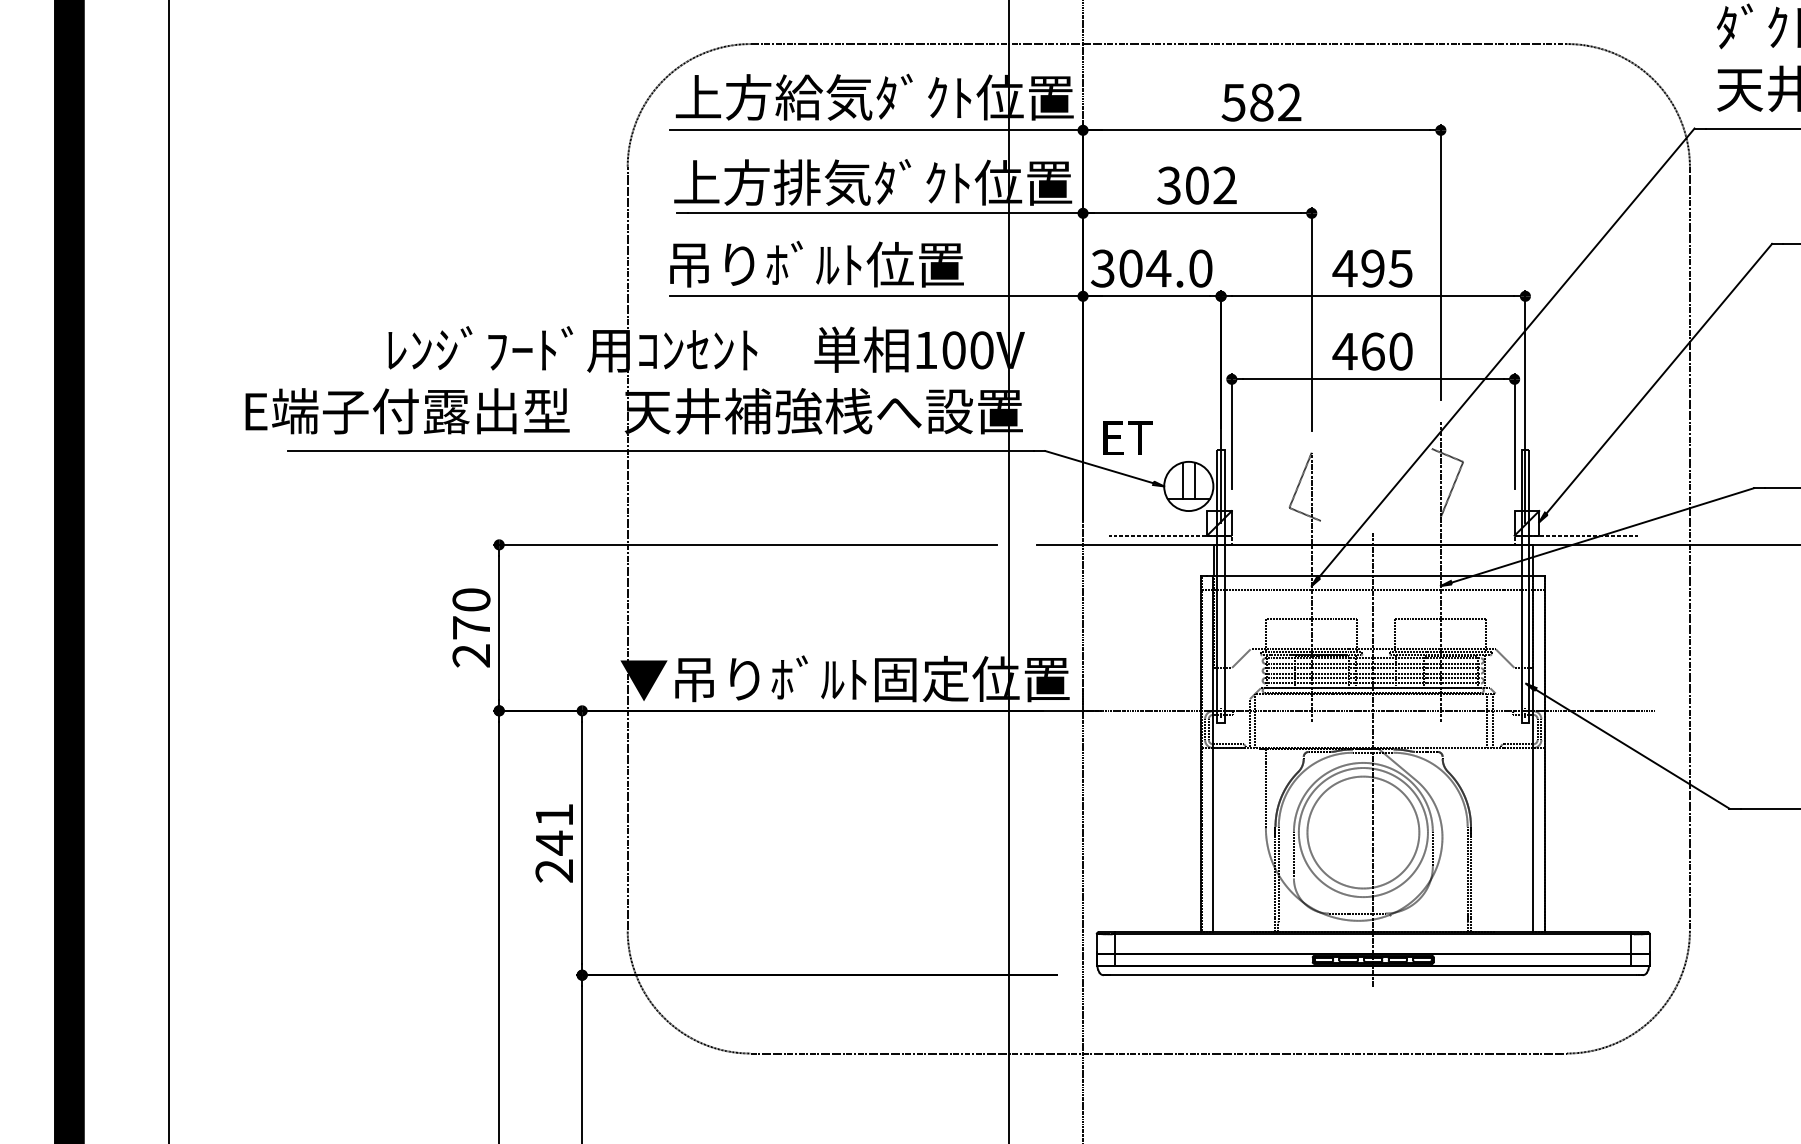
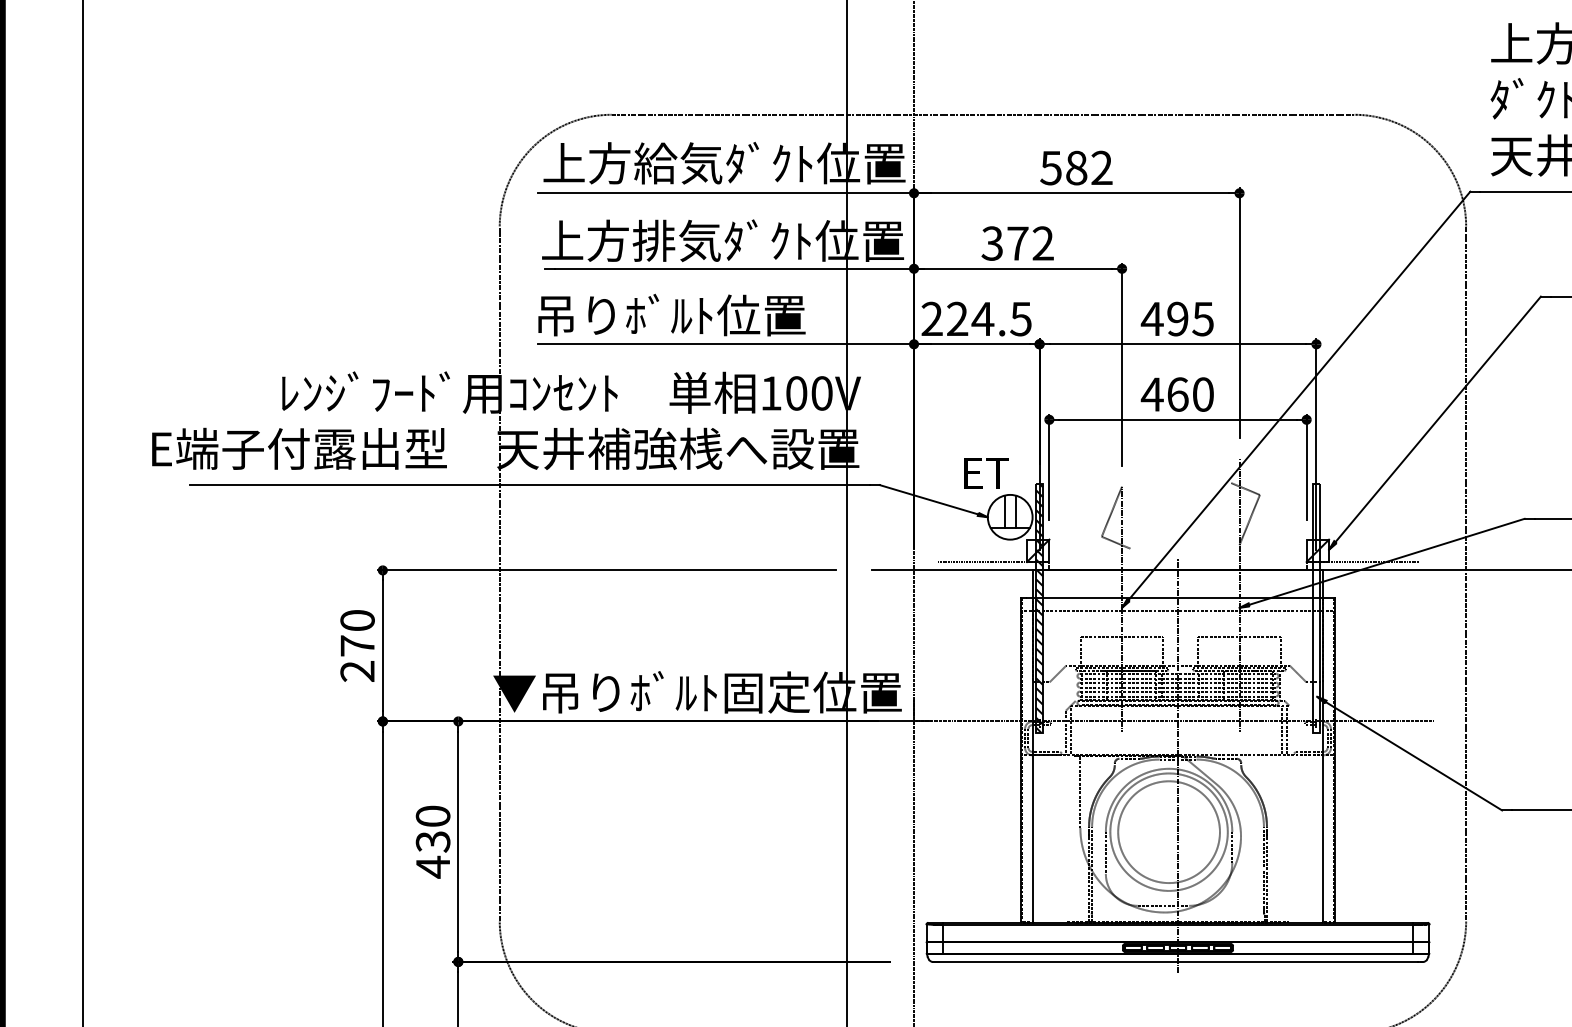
text: (1197, 185) -> (1018, 243), 302 -> 372
text: (1151, 268) -> (976, 318), 304.0 -> 224.5
text: (1127, 437) -> (986, 472), moved
hatch: (1220, 586) -> (1039, 608), added
text: (554, 843) -> (433, 842), 241 -> 430

